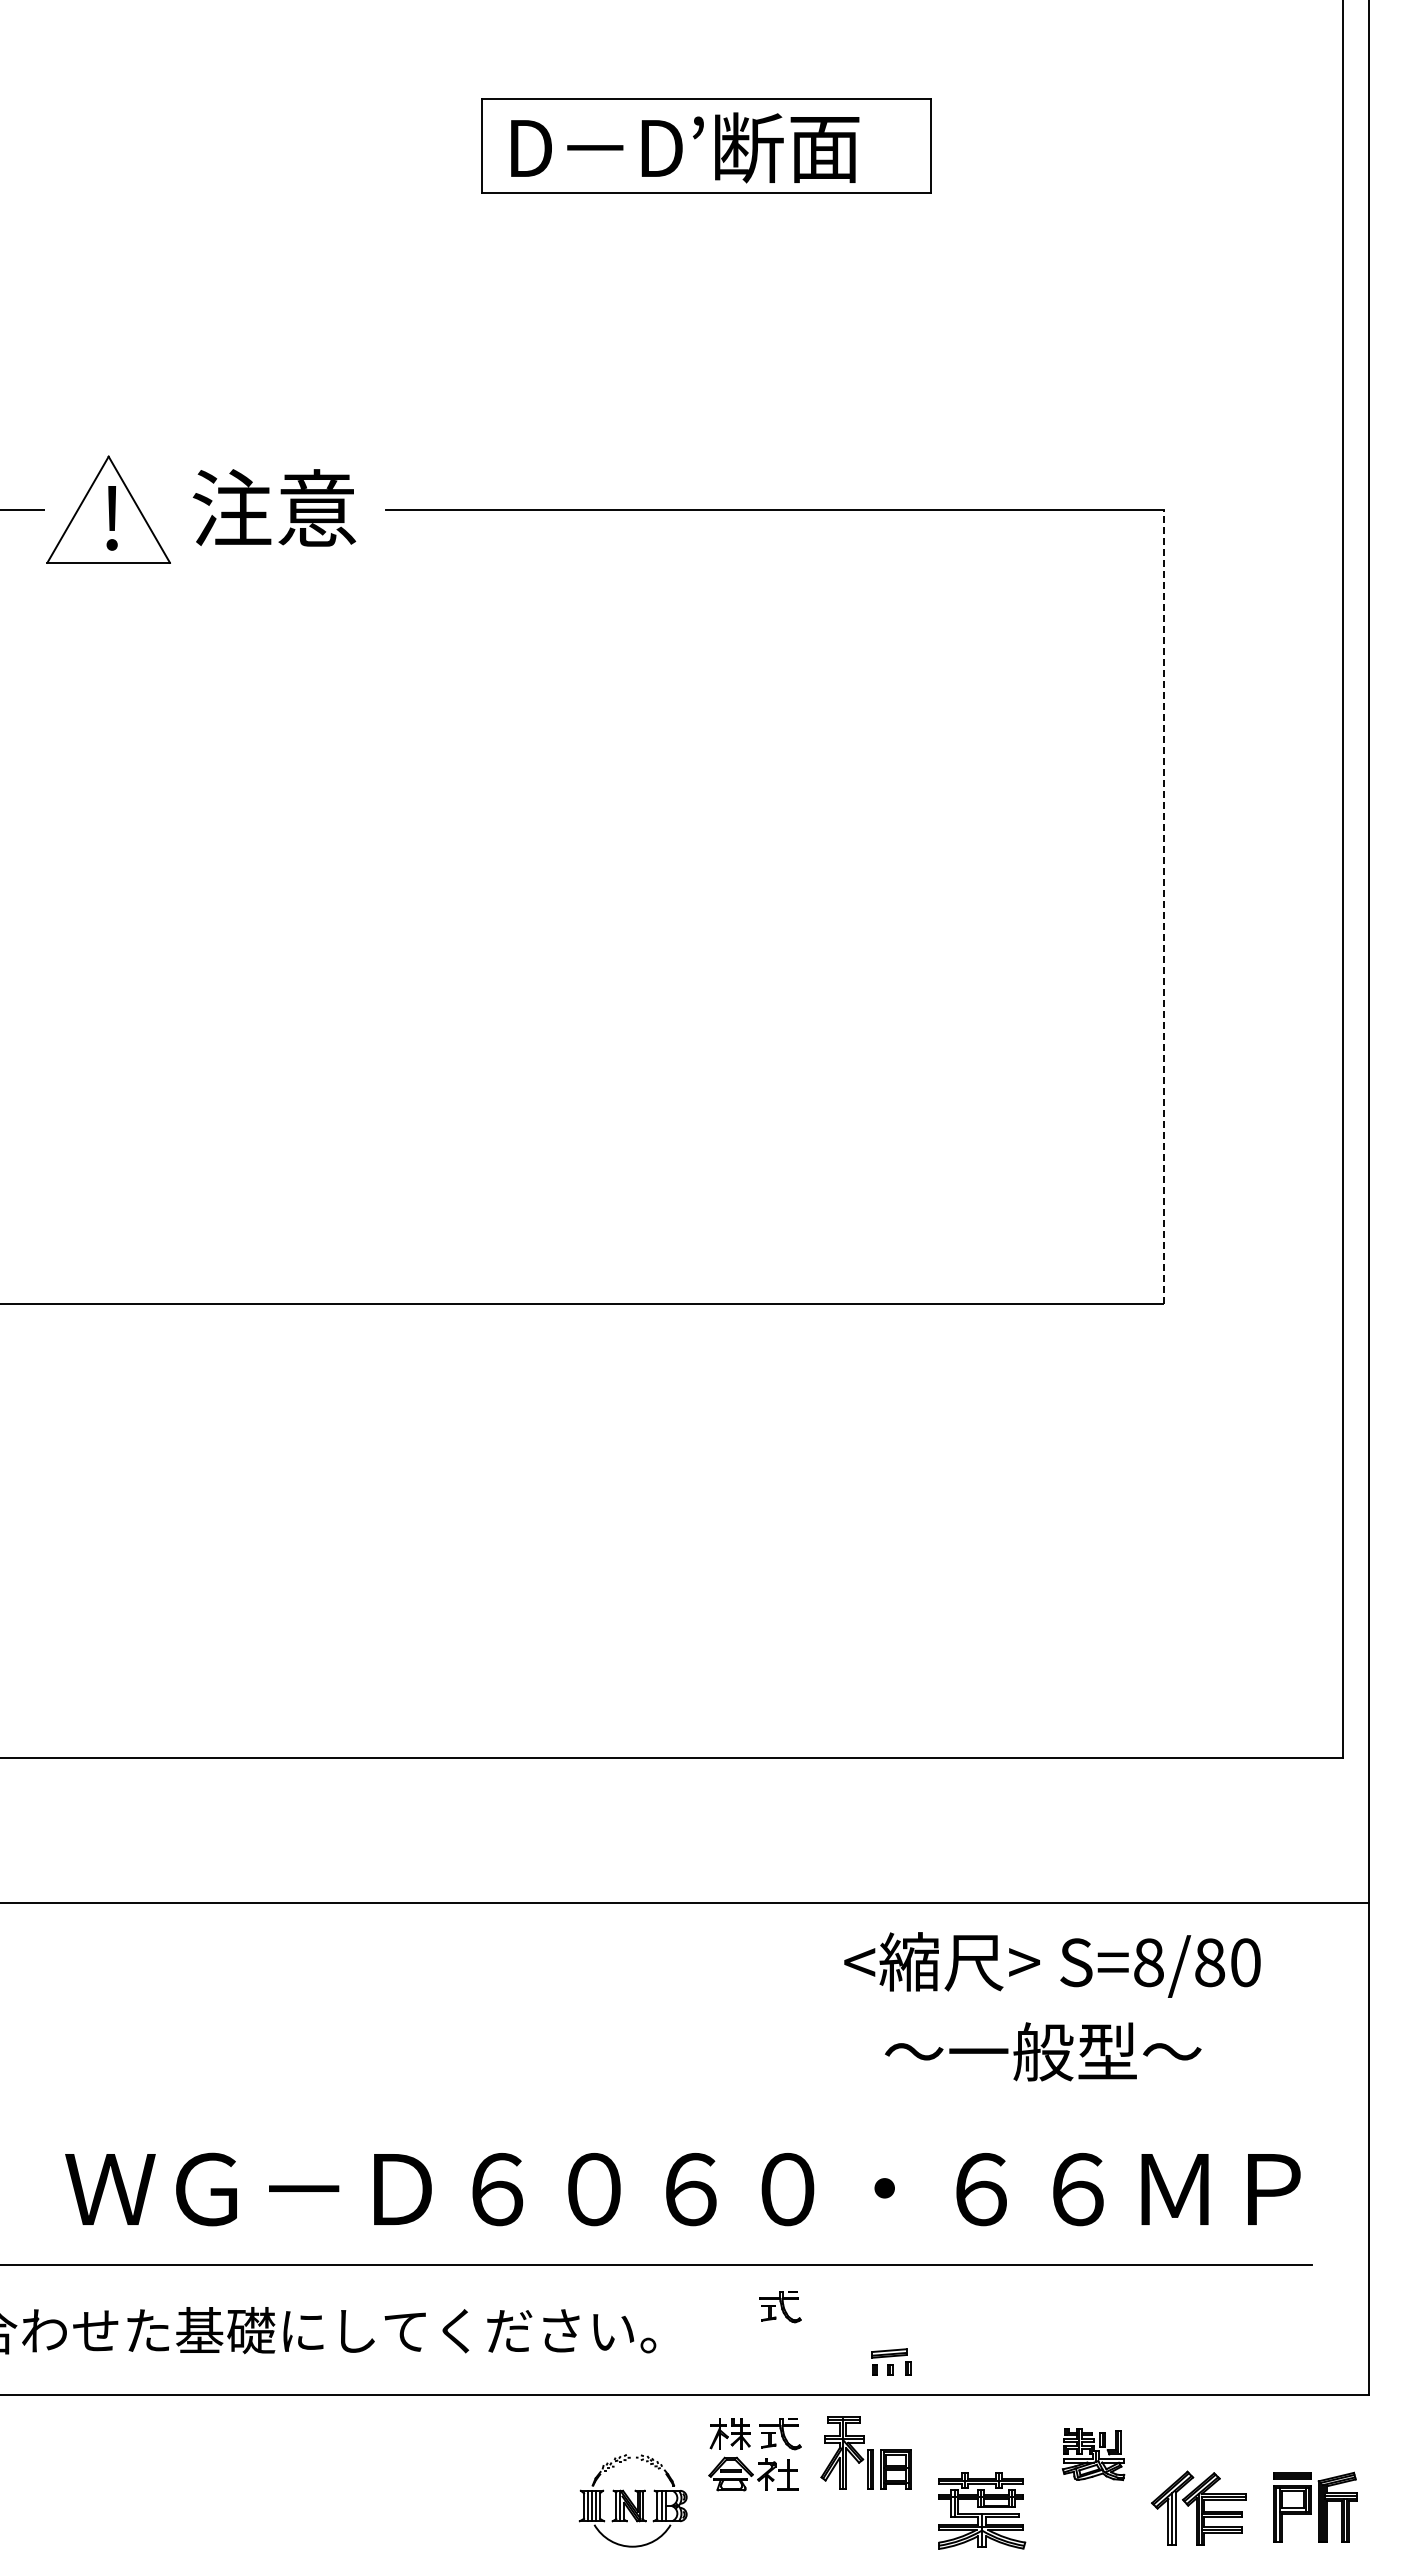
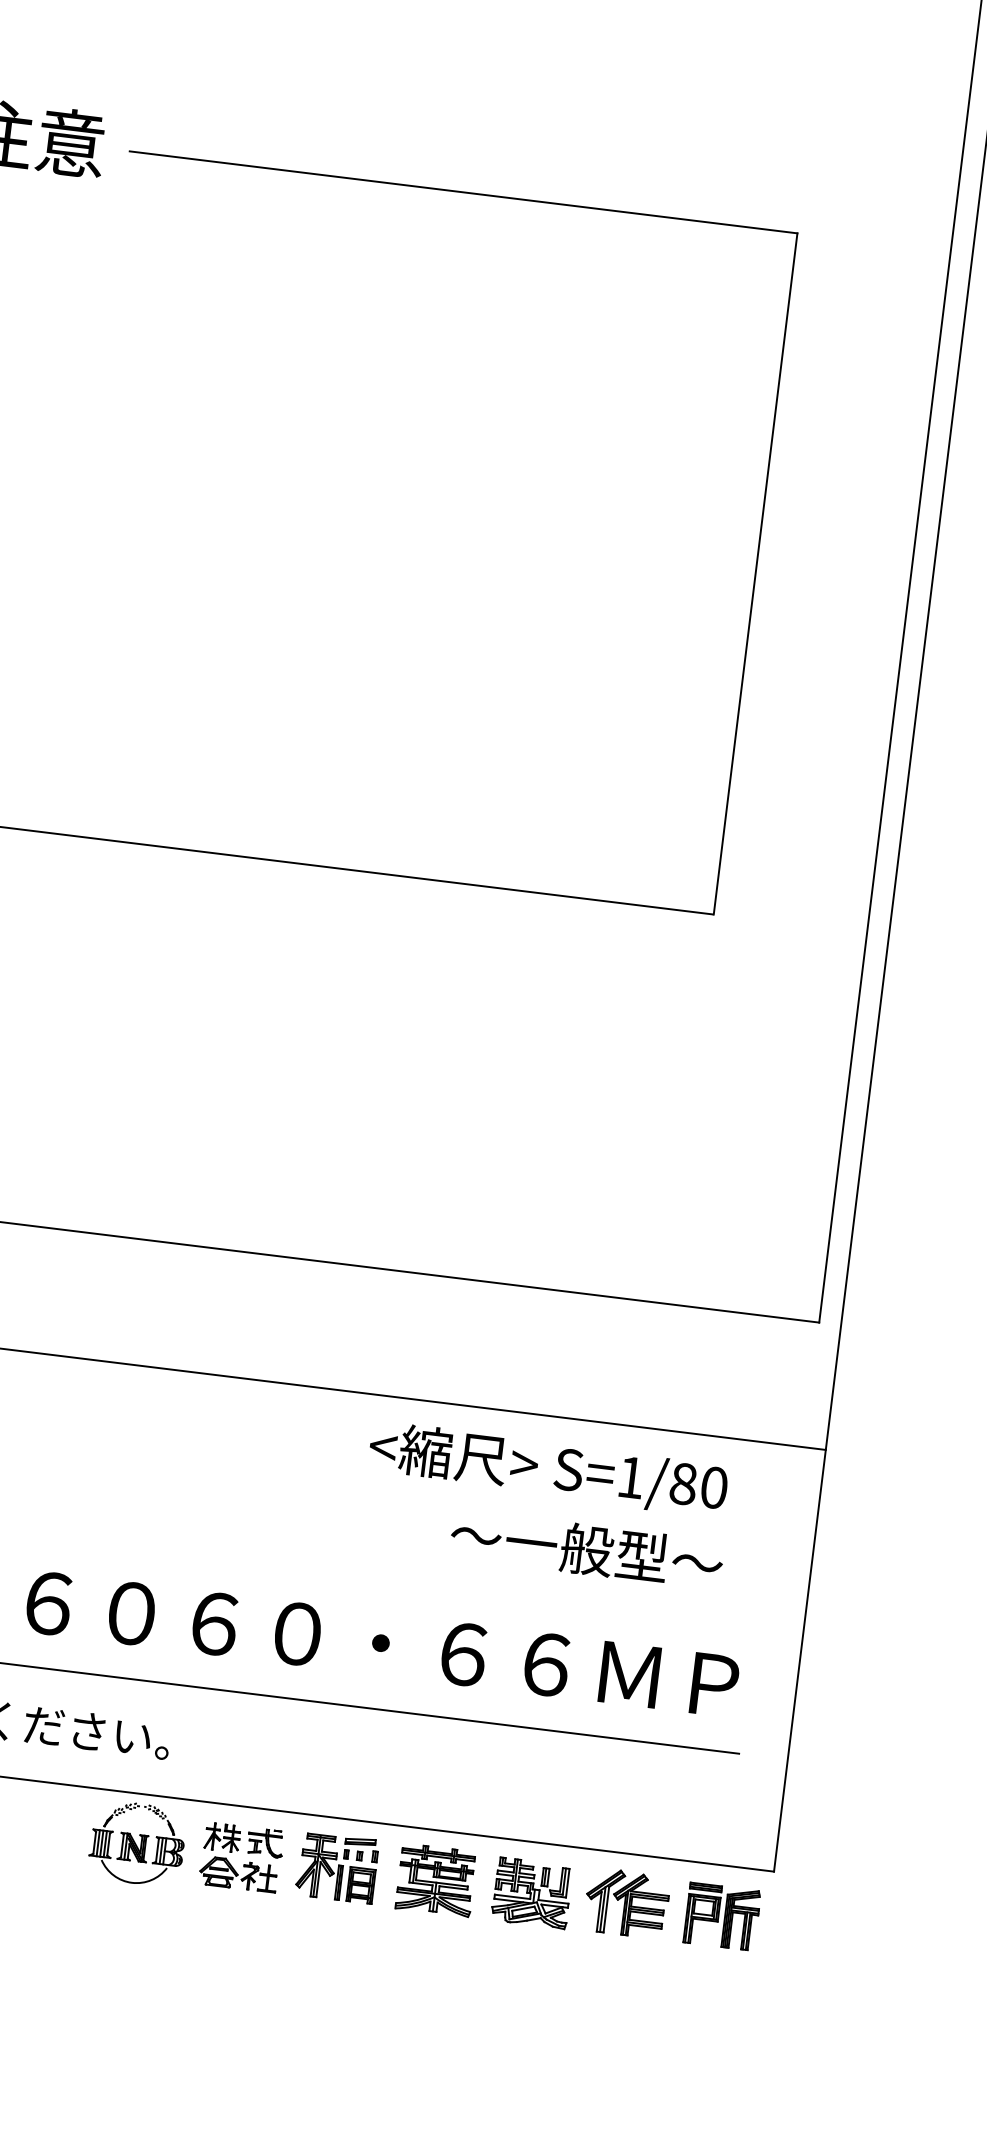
line: (1164, 906) -> (755, 573), dashed -> solid
text: (1148, 1962) -> (630, 1477), S=8/80 -> S=1/80
text: (1043, 2051) -> (587, 1549), moved
part: (780, 2307) -> (279, 1734), removed
part: (891, 2361) -> (361, 1849), moved
part: (1093, 2454) -> (531, 1893), size x1.43
part: (632, 2500) -> (136, 1843), moved
part: (1315, 2506) -> (722, 1915), moved
part: (1198, 2507) -> (626, 1902), moved
part: (982, 2510) -> (436, 1880), moved

